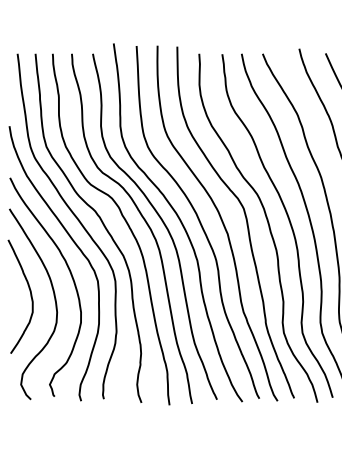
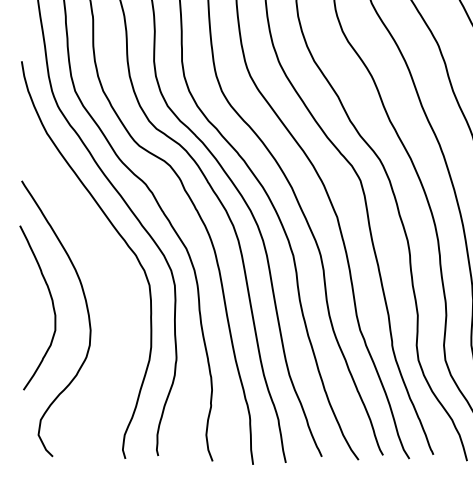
curve: (70, 275) -> (109, 277), removed

